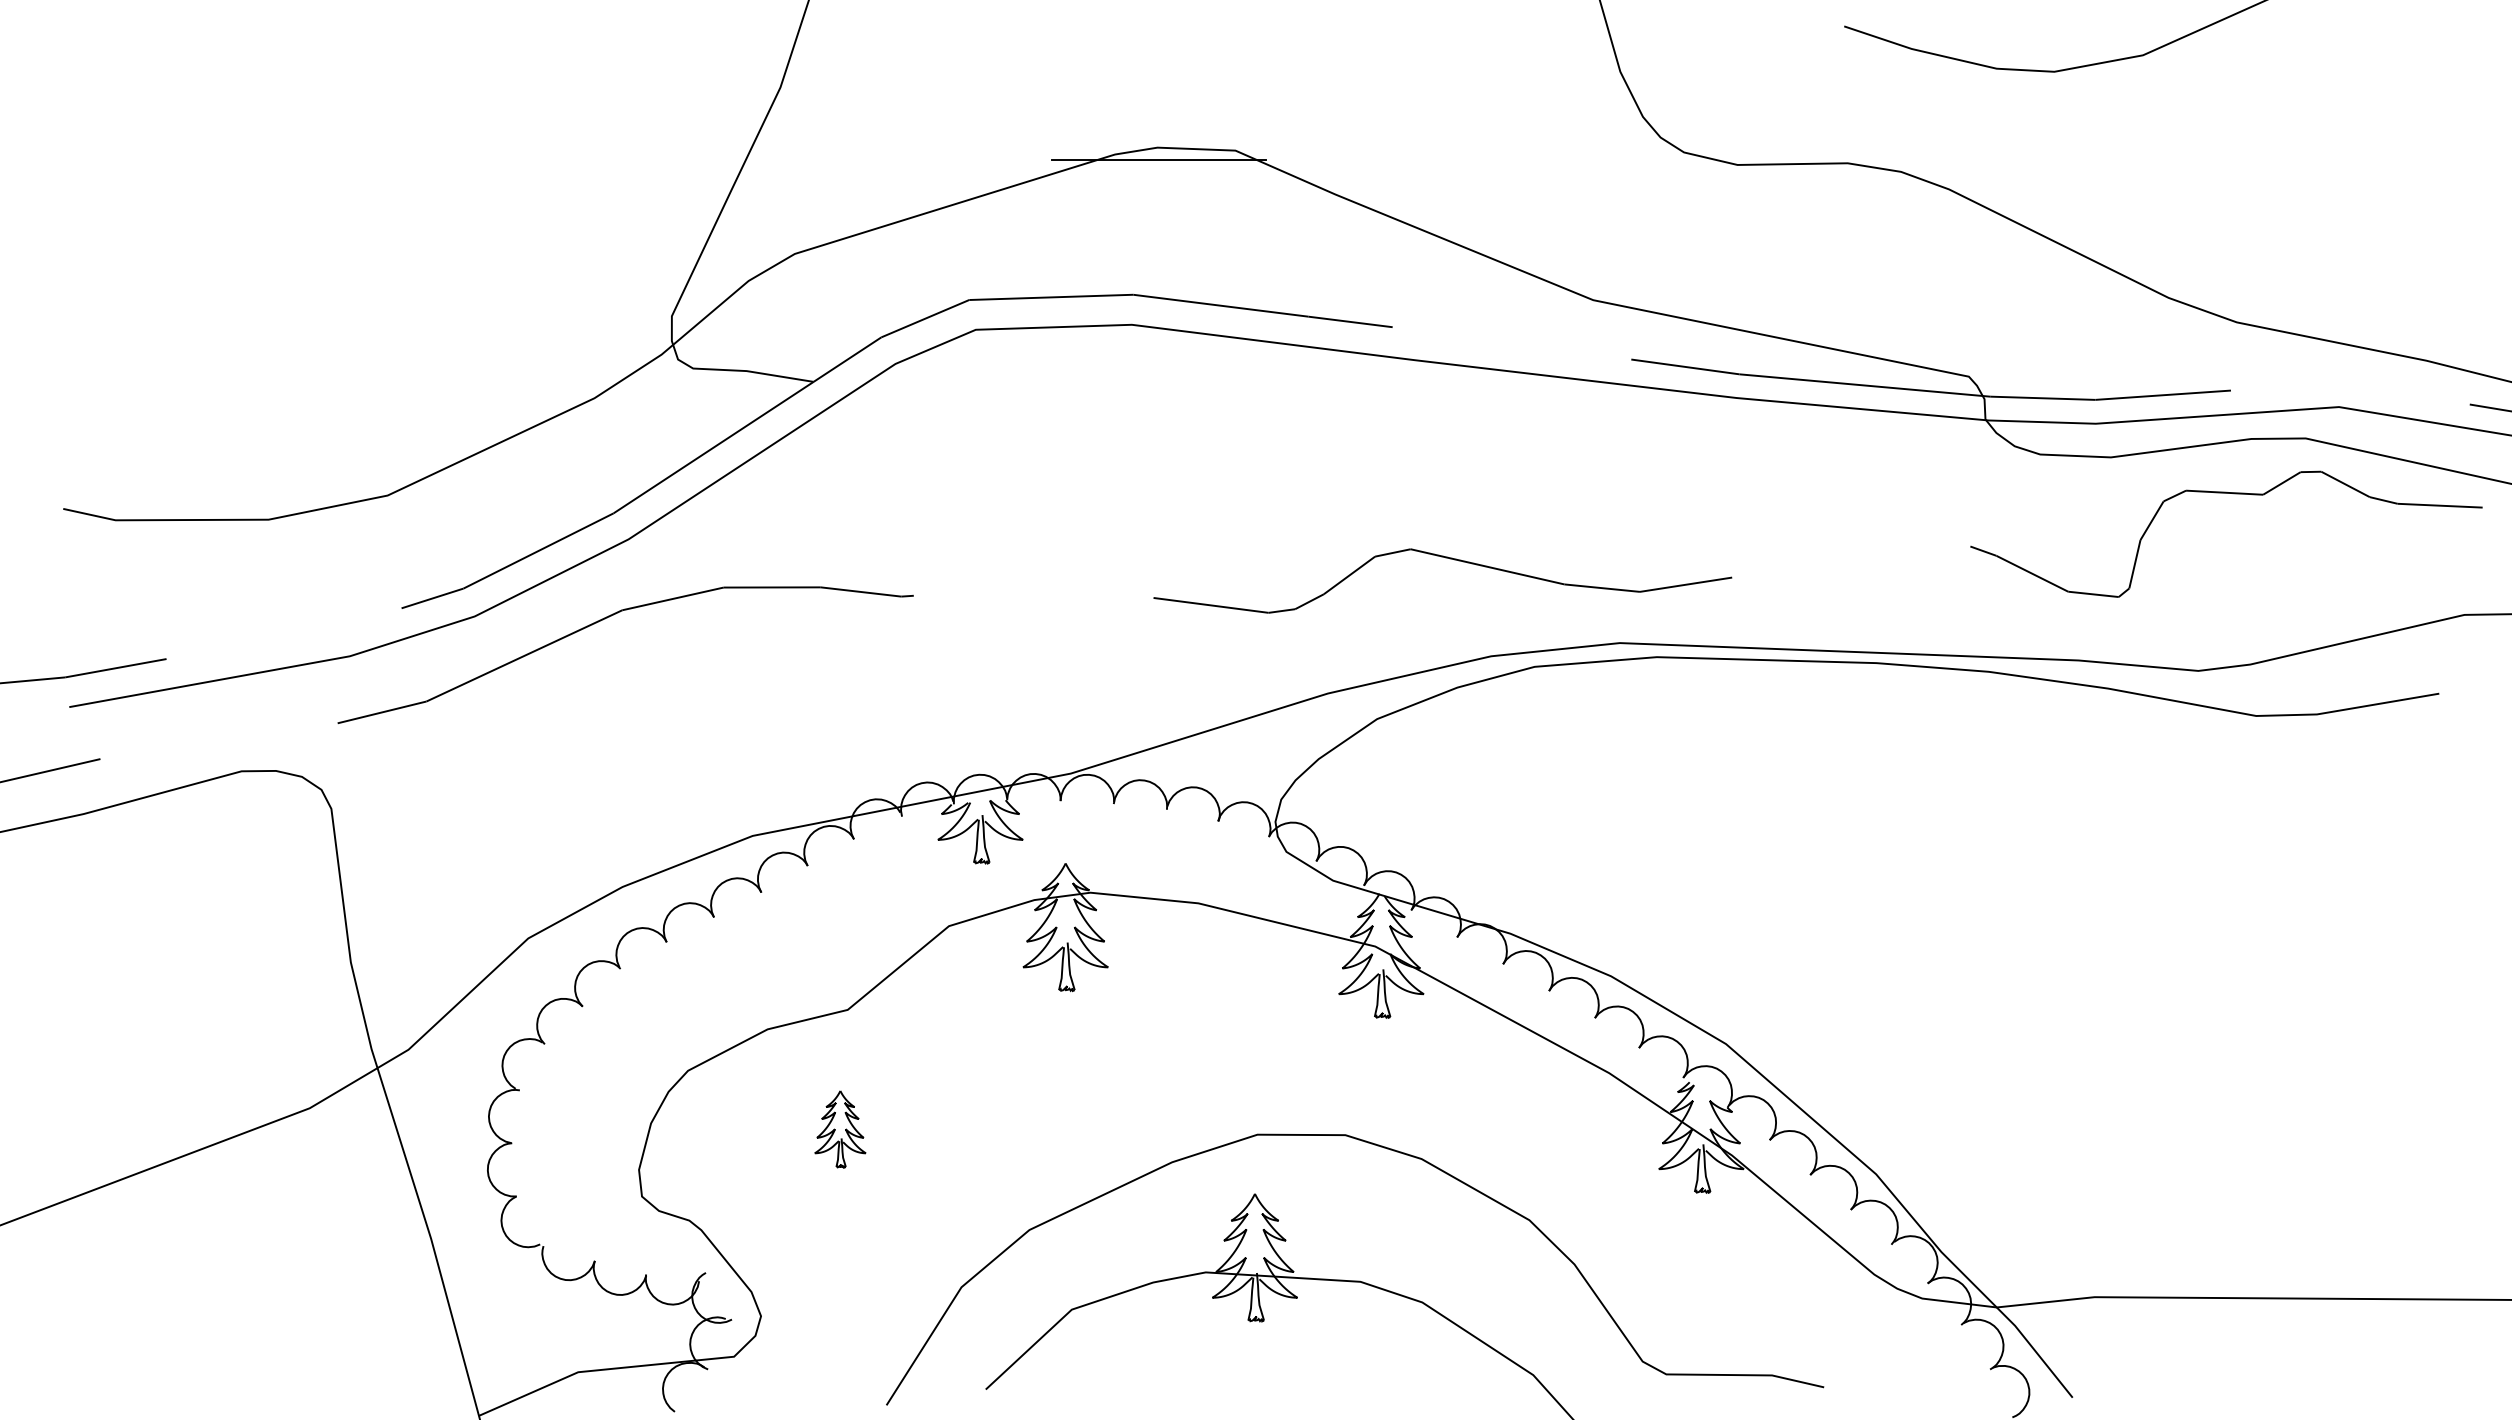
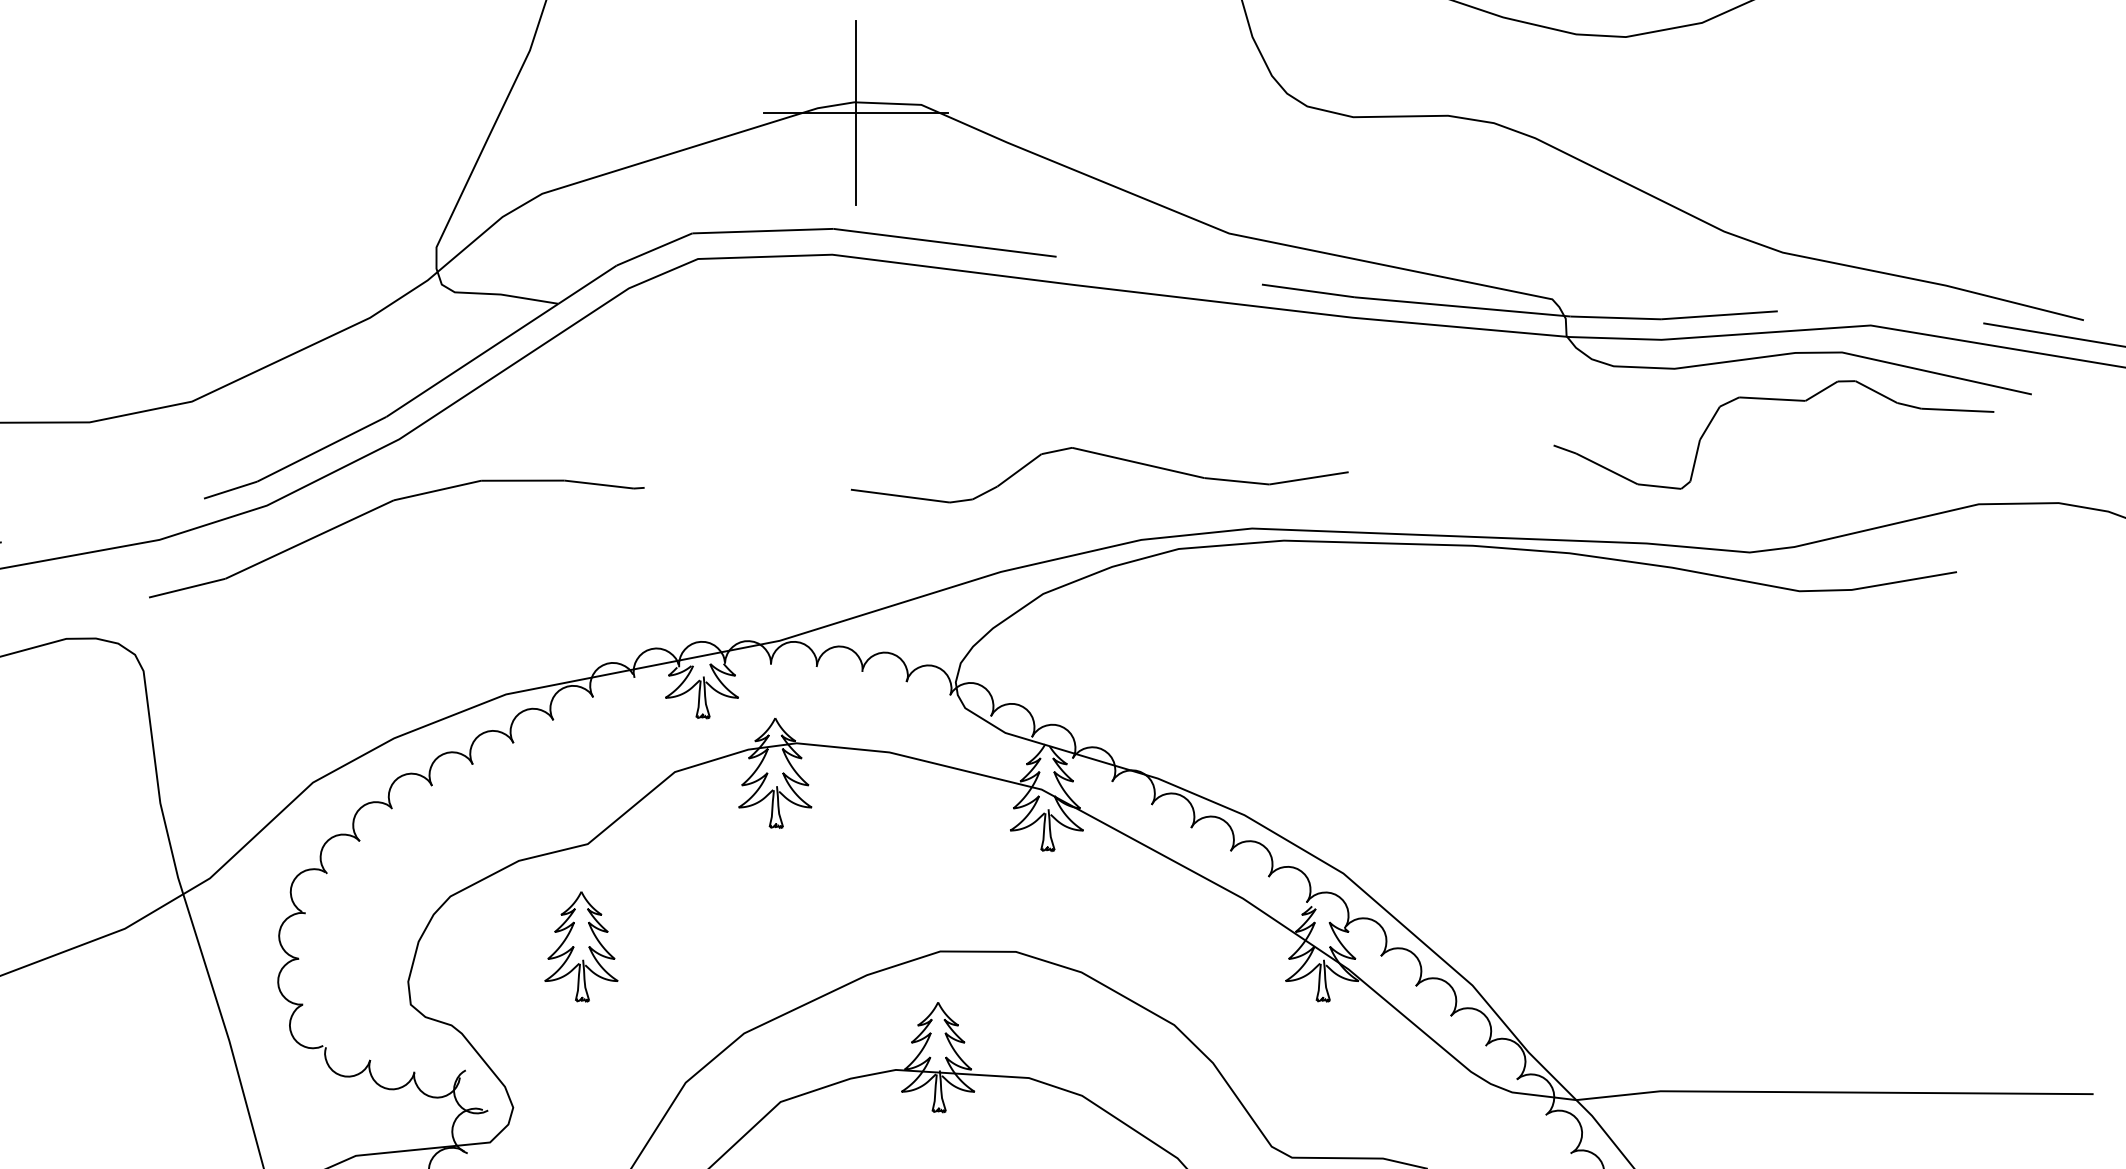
line: (1159, 160) -> (856, 113), added
part: (840, 1129) -> (581, 947), size x1.67

